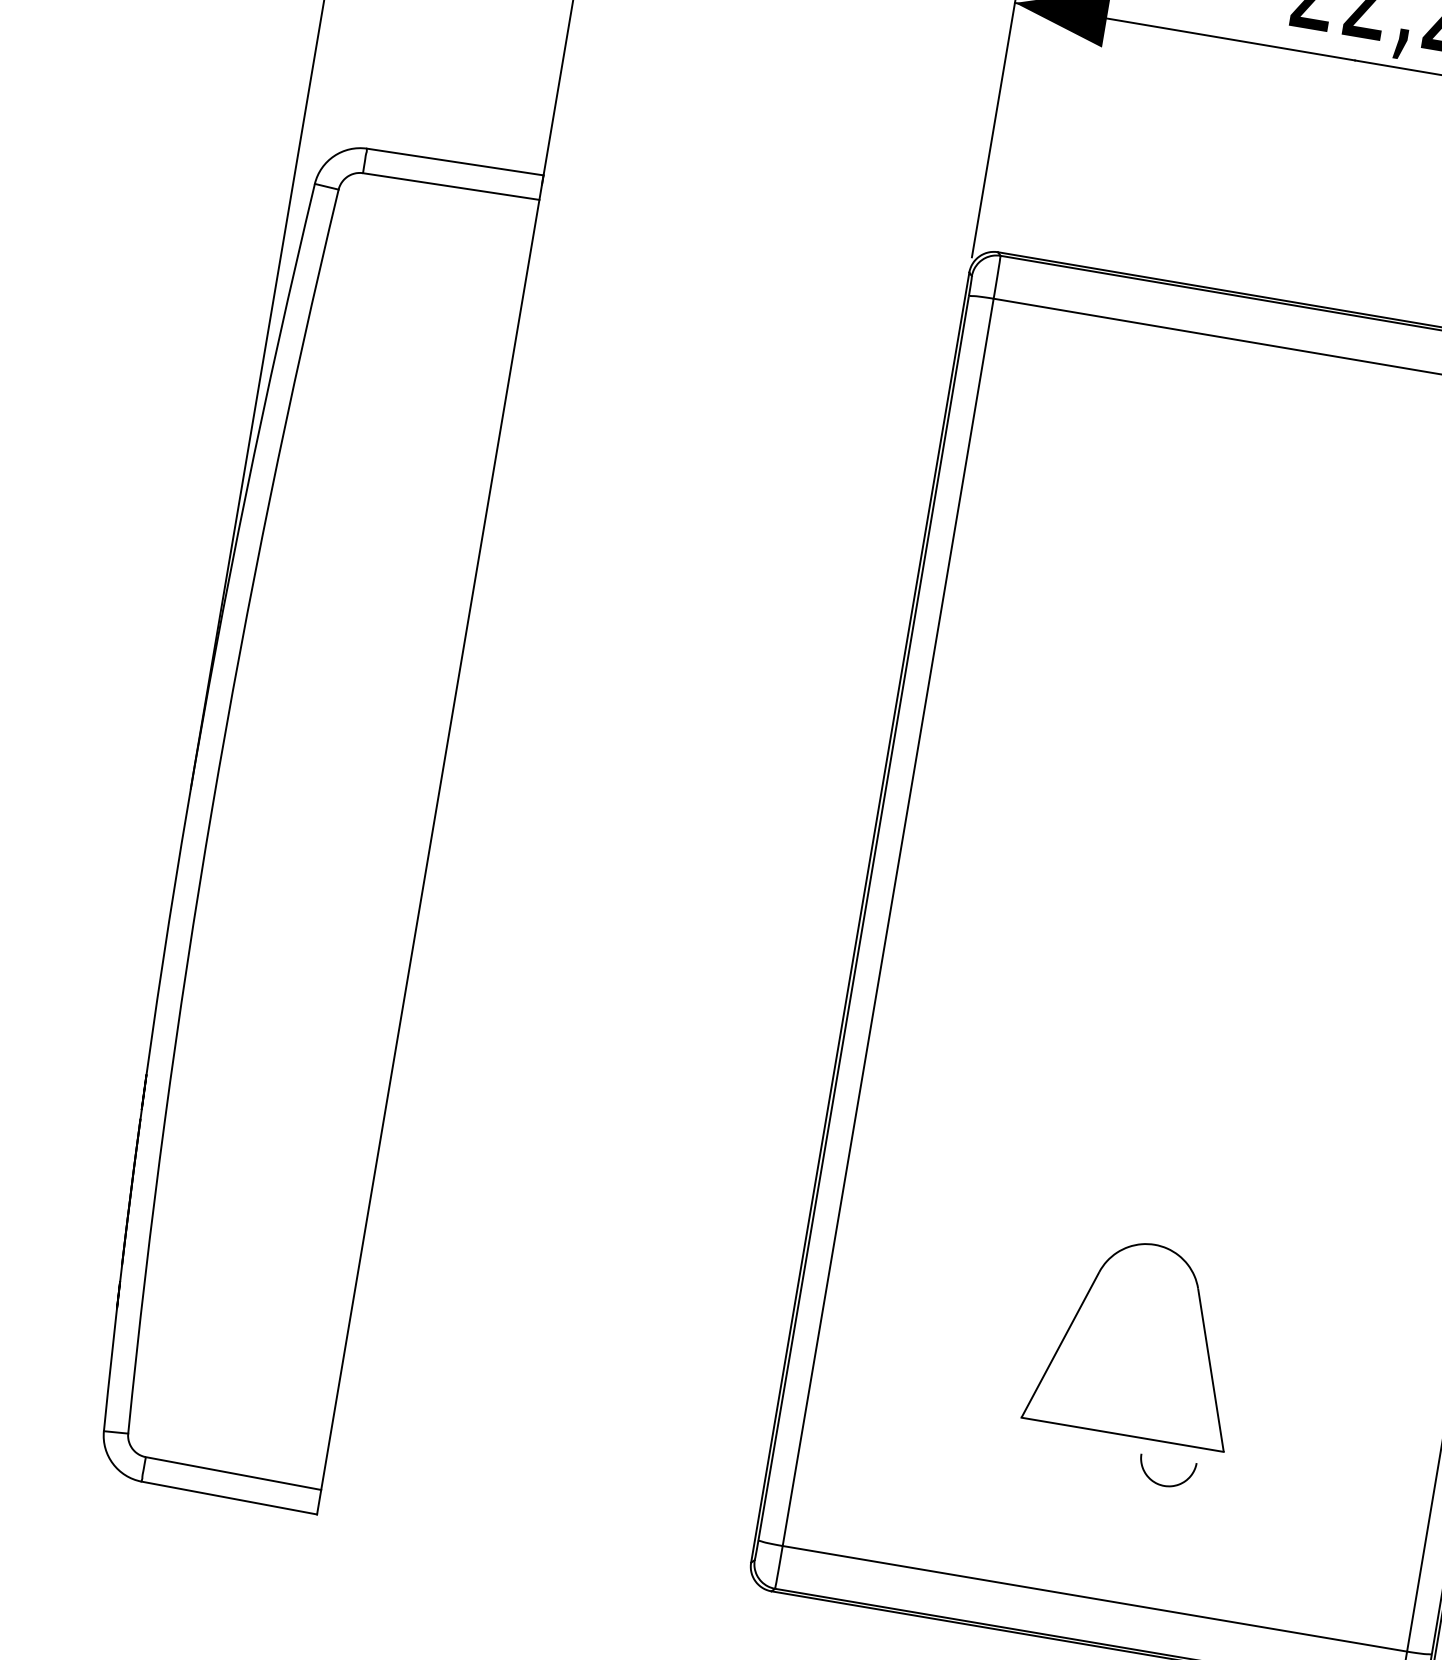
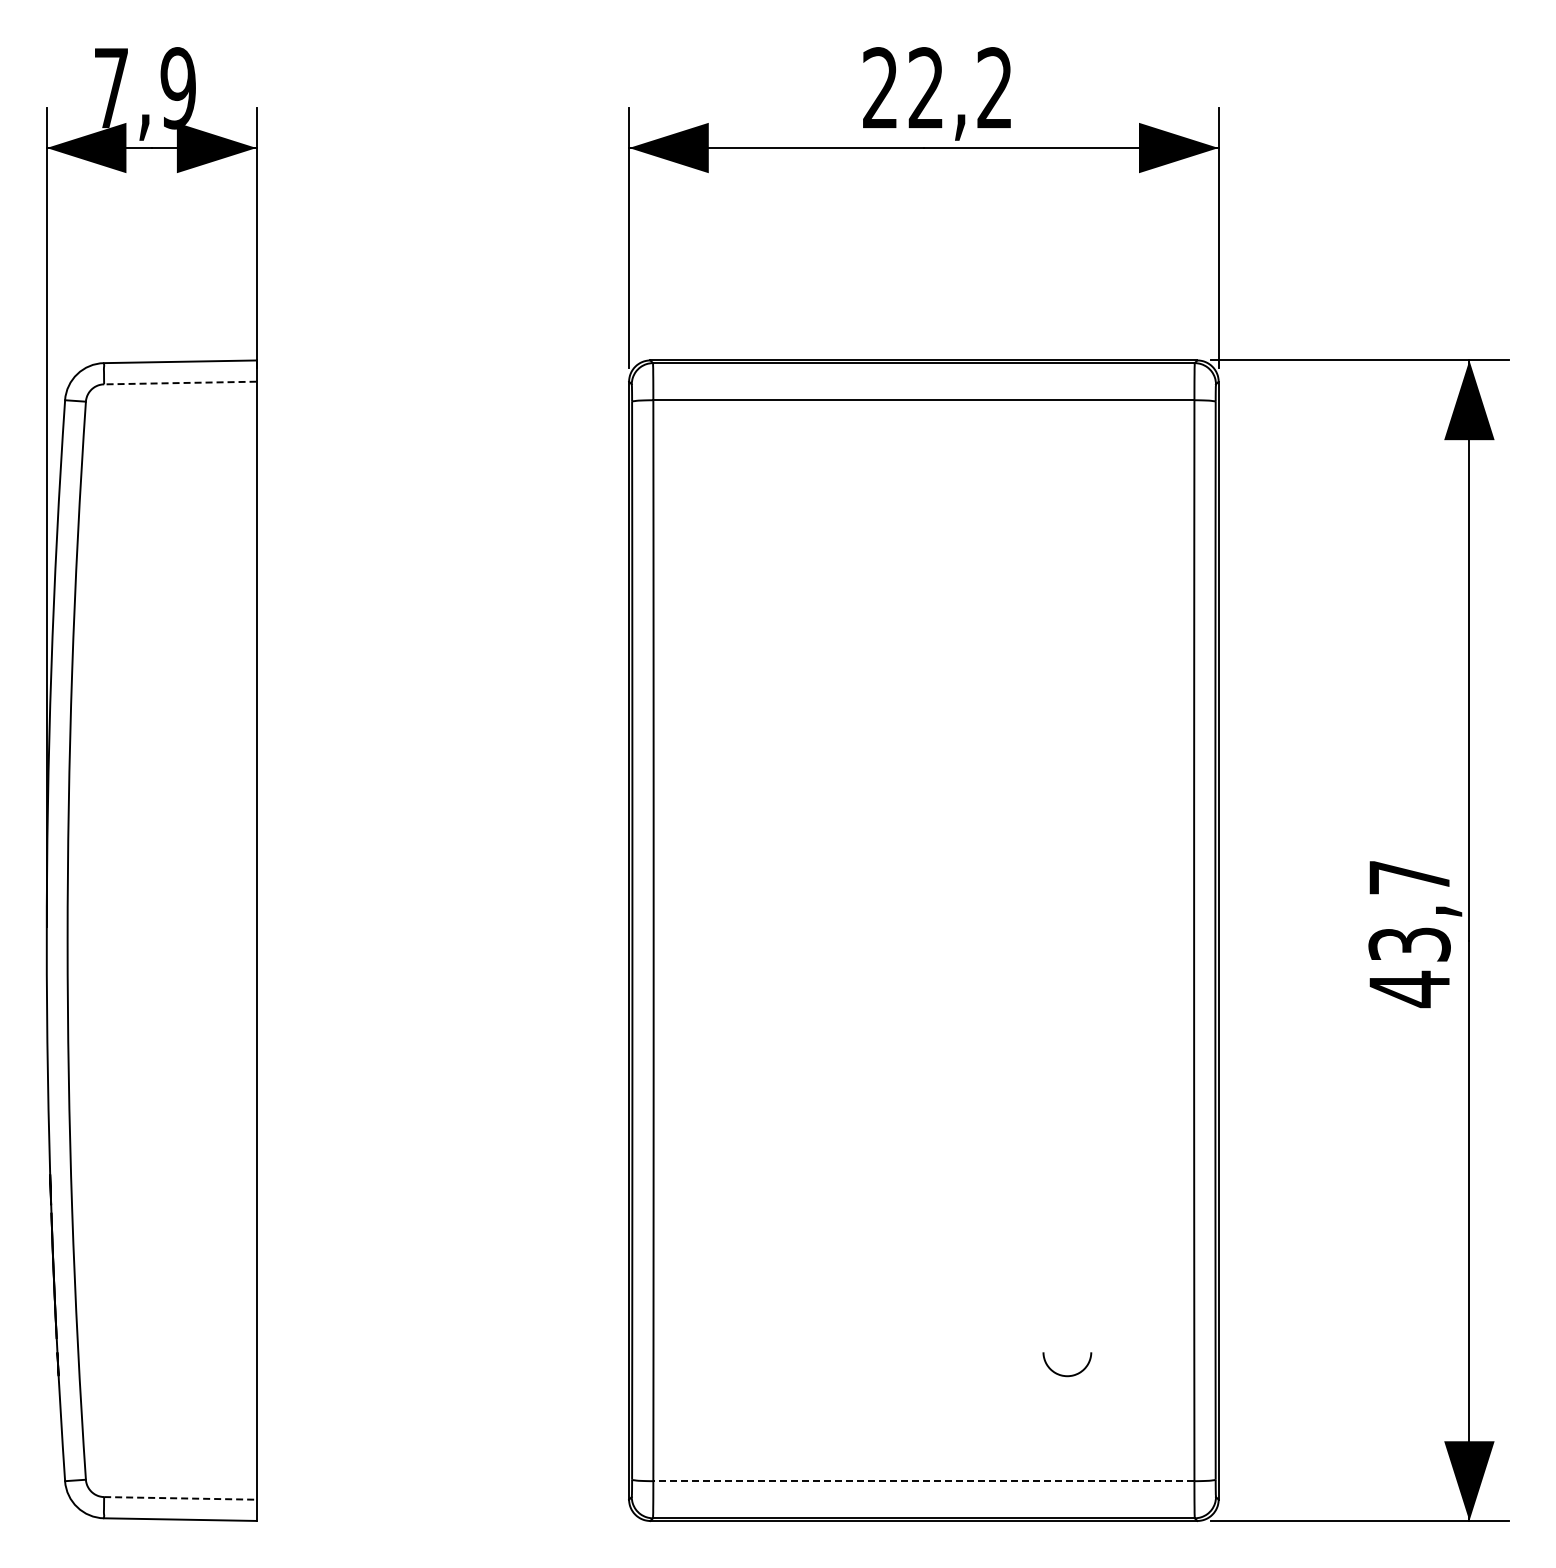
line: (450, 186) -> (179, 383), solid -> dashed
part: (1138, 1339) -> (923, 1256), removed
line: (233, 1473) -> (180, 1498), solid -> dashed
curve: (1164, 1485) -> (1067, 1375), moved
line: (1094, 1599) -> (923, 1481), solid -> dashed

